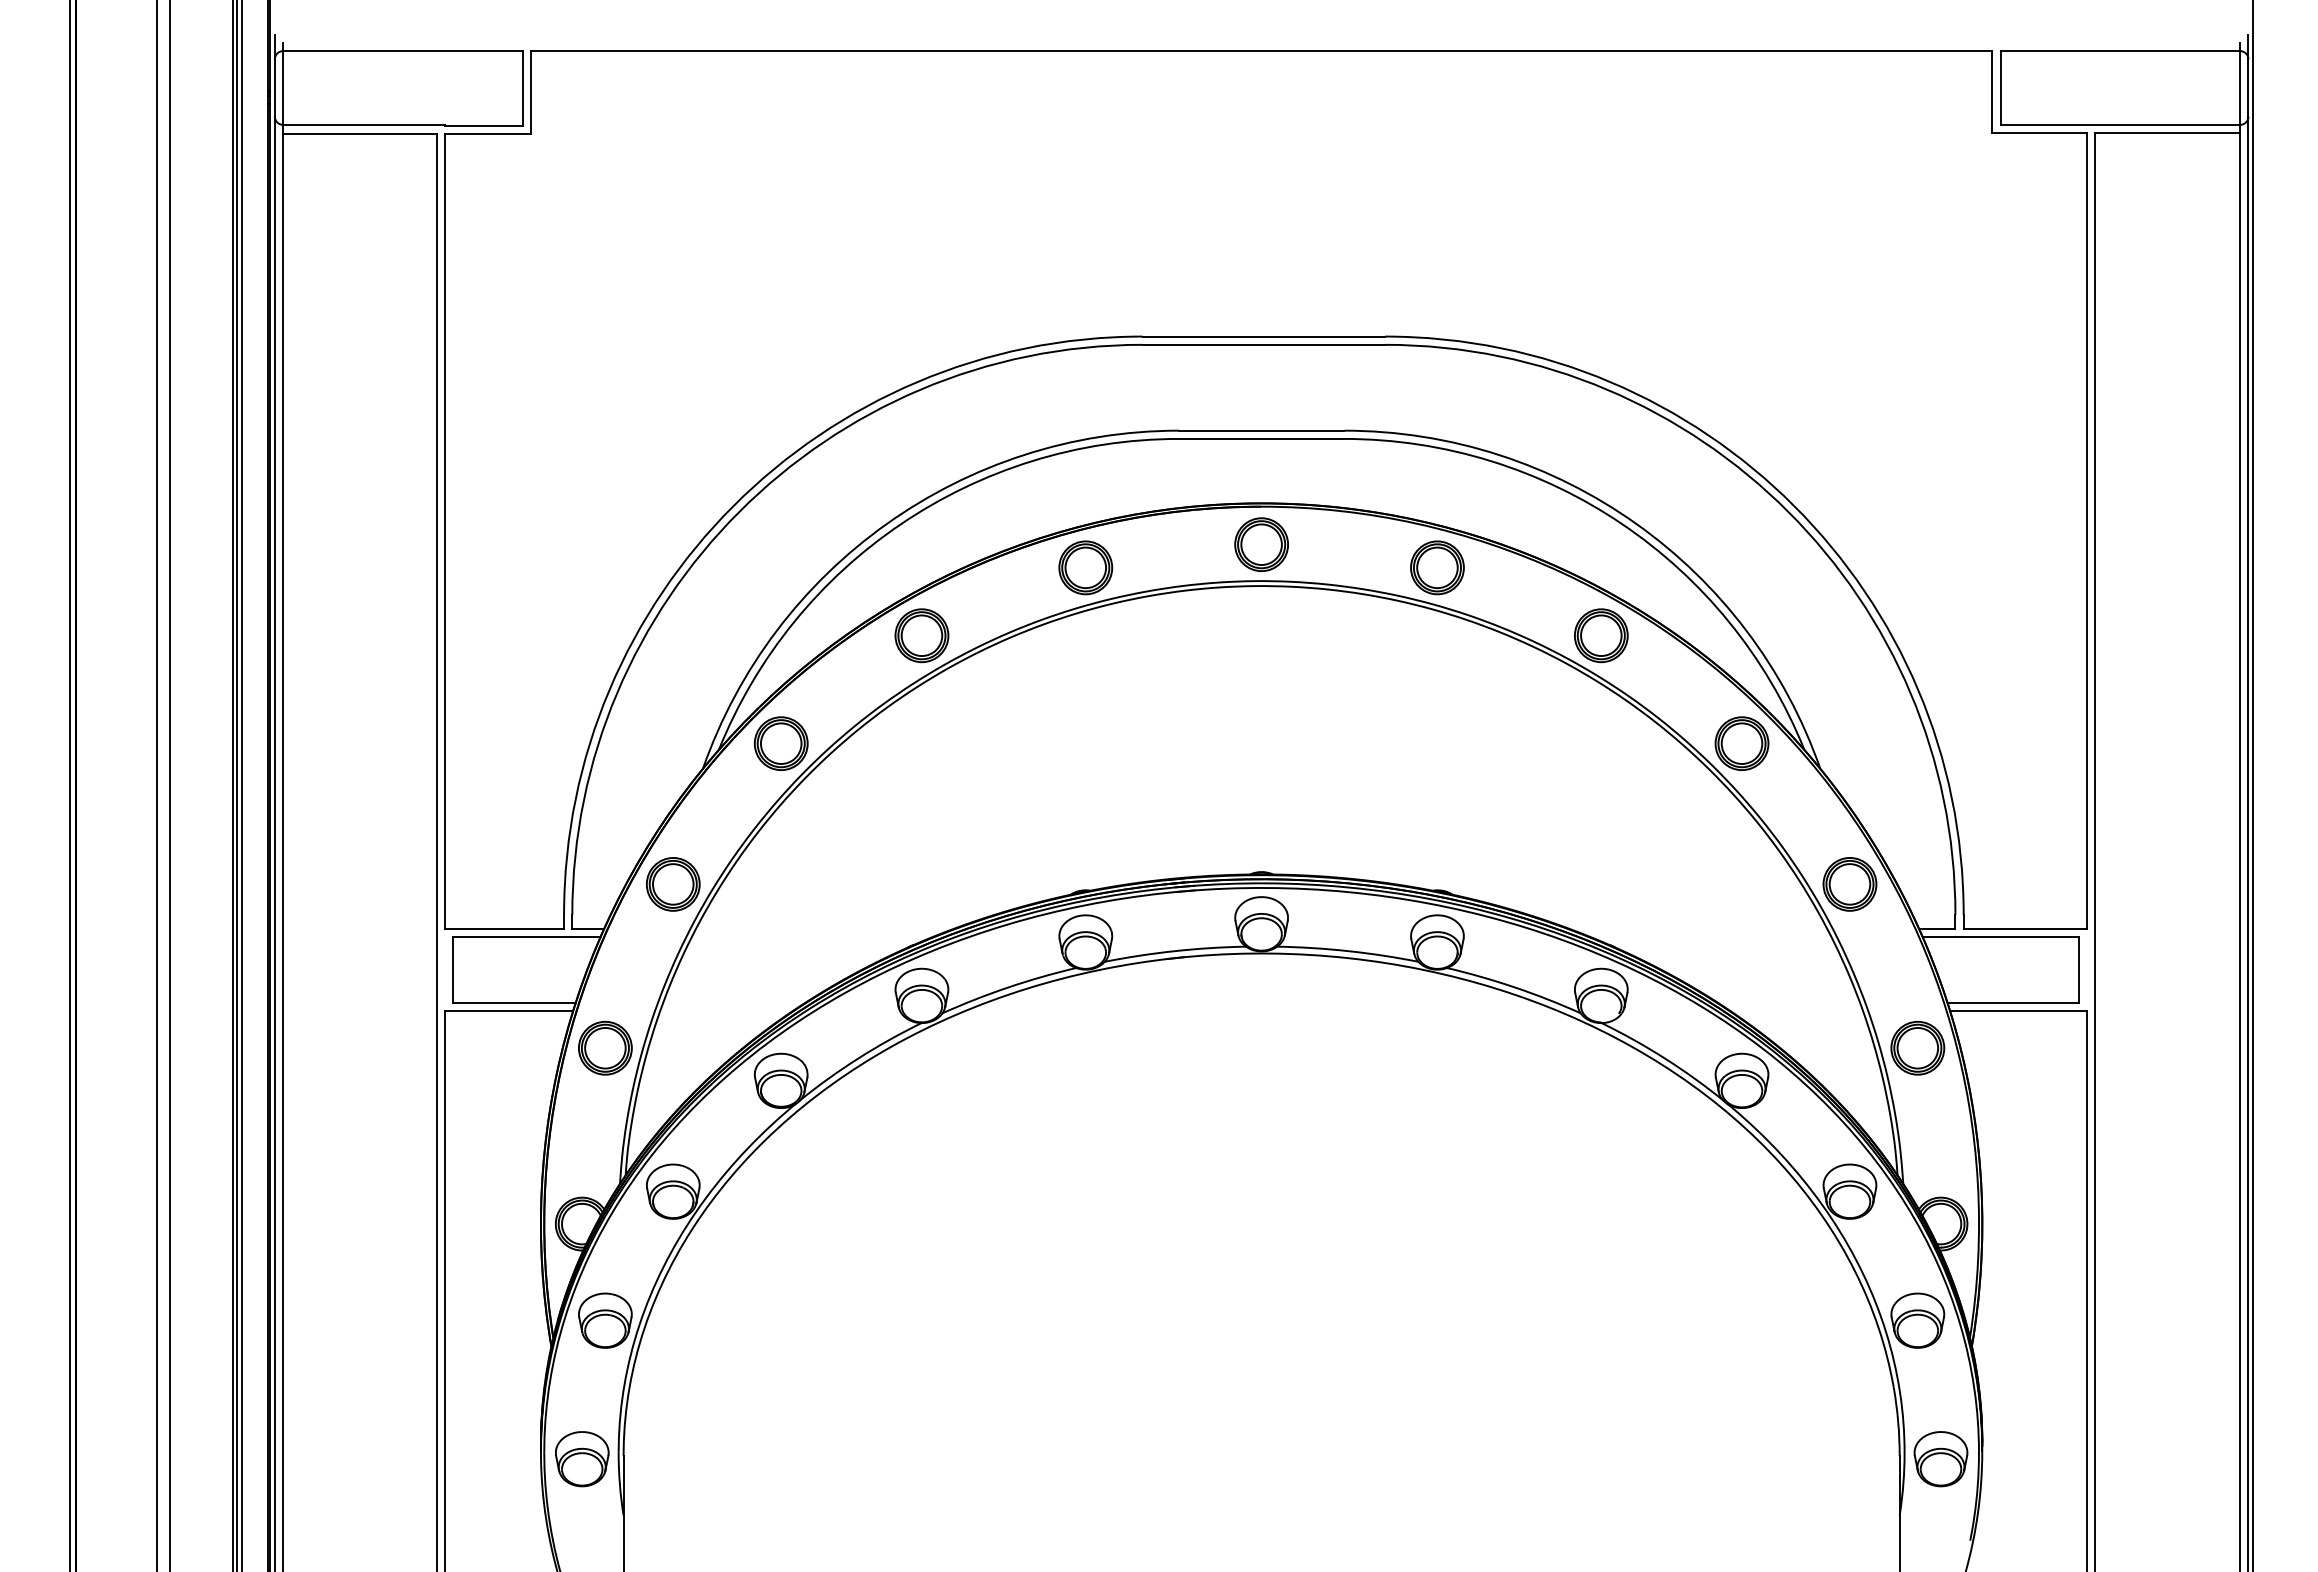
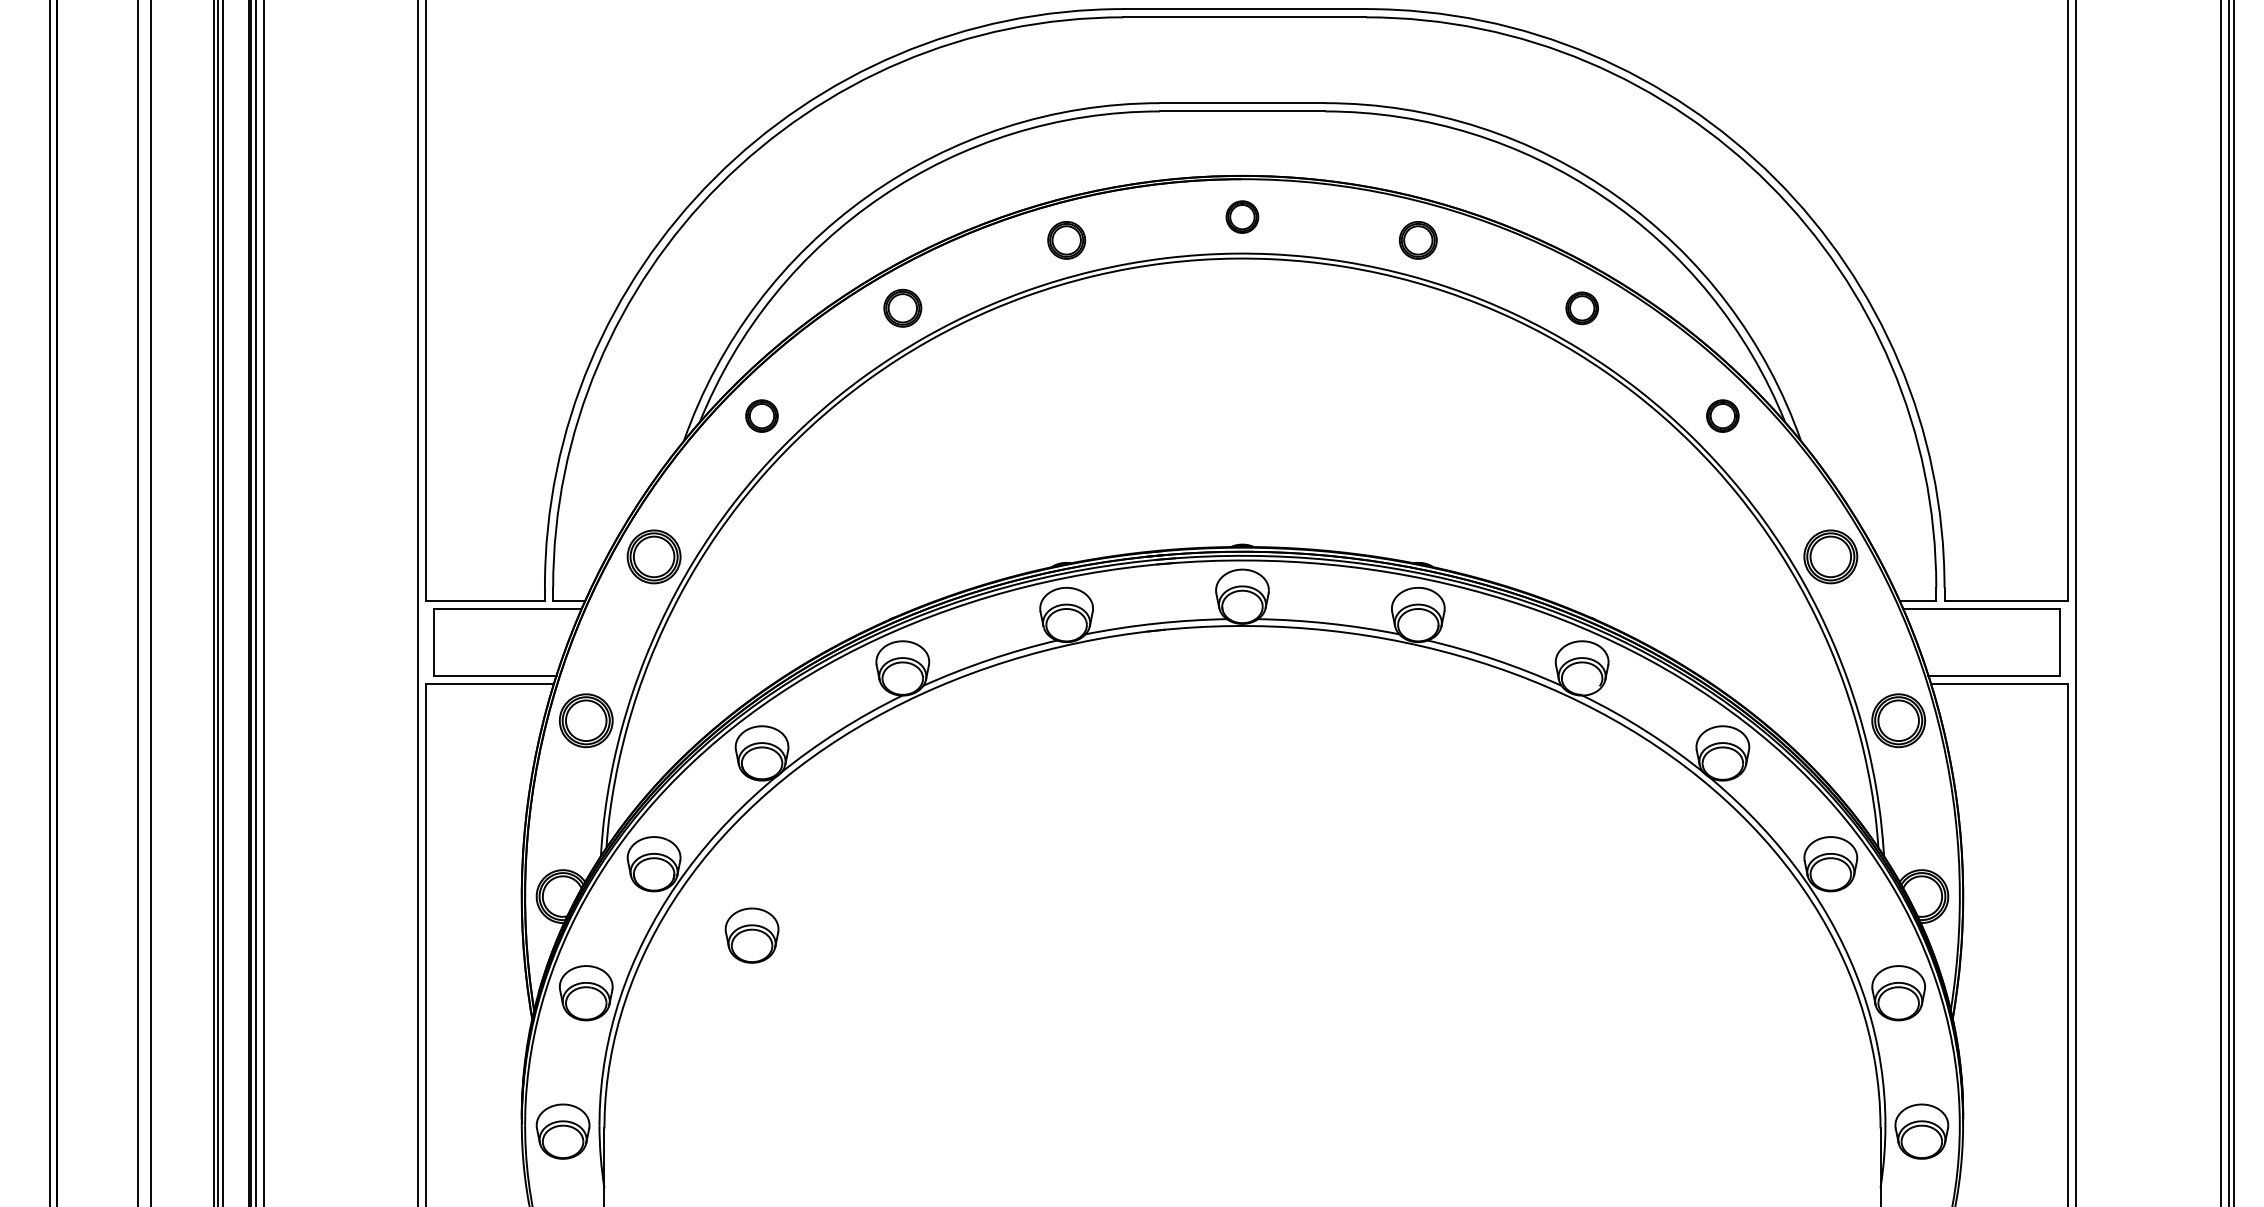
part: (1261, 544) -> (1242, 217), size x0.6
part: (1085, 567) -> (1066, 240), size x0.7
part: (1437, 567) -> (1418, 240), size x0.7
part: (921, 635) -> (902, 308), size x0.7
part: (1601, 635) -> (1582, 308), size x0.6
part: (780, 743) -> (761, 416), size x0.6
part: (1741, 743) -> (1722, 416), size x0.6
part: (771, 1263) -> (752, 936), added

